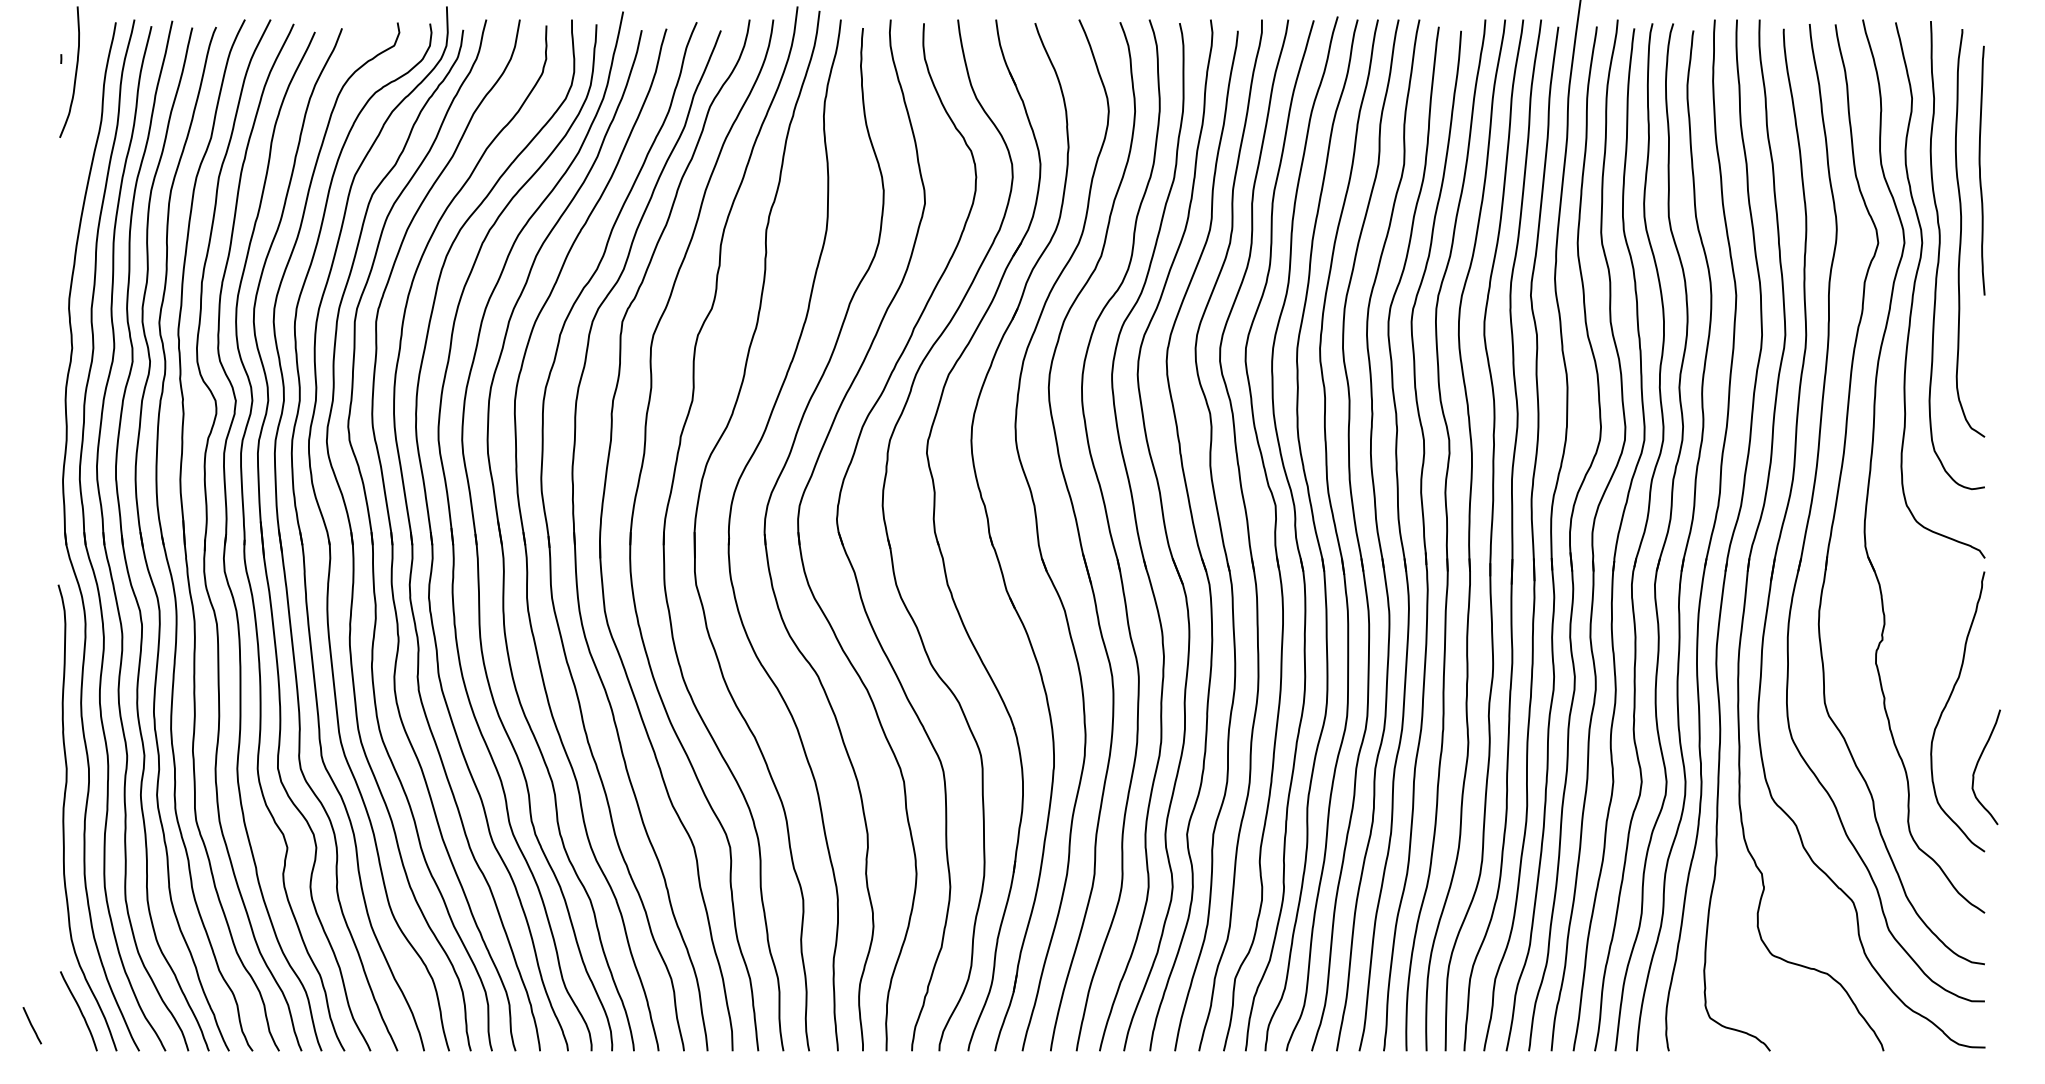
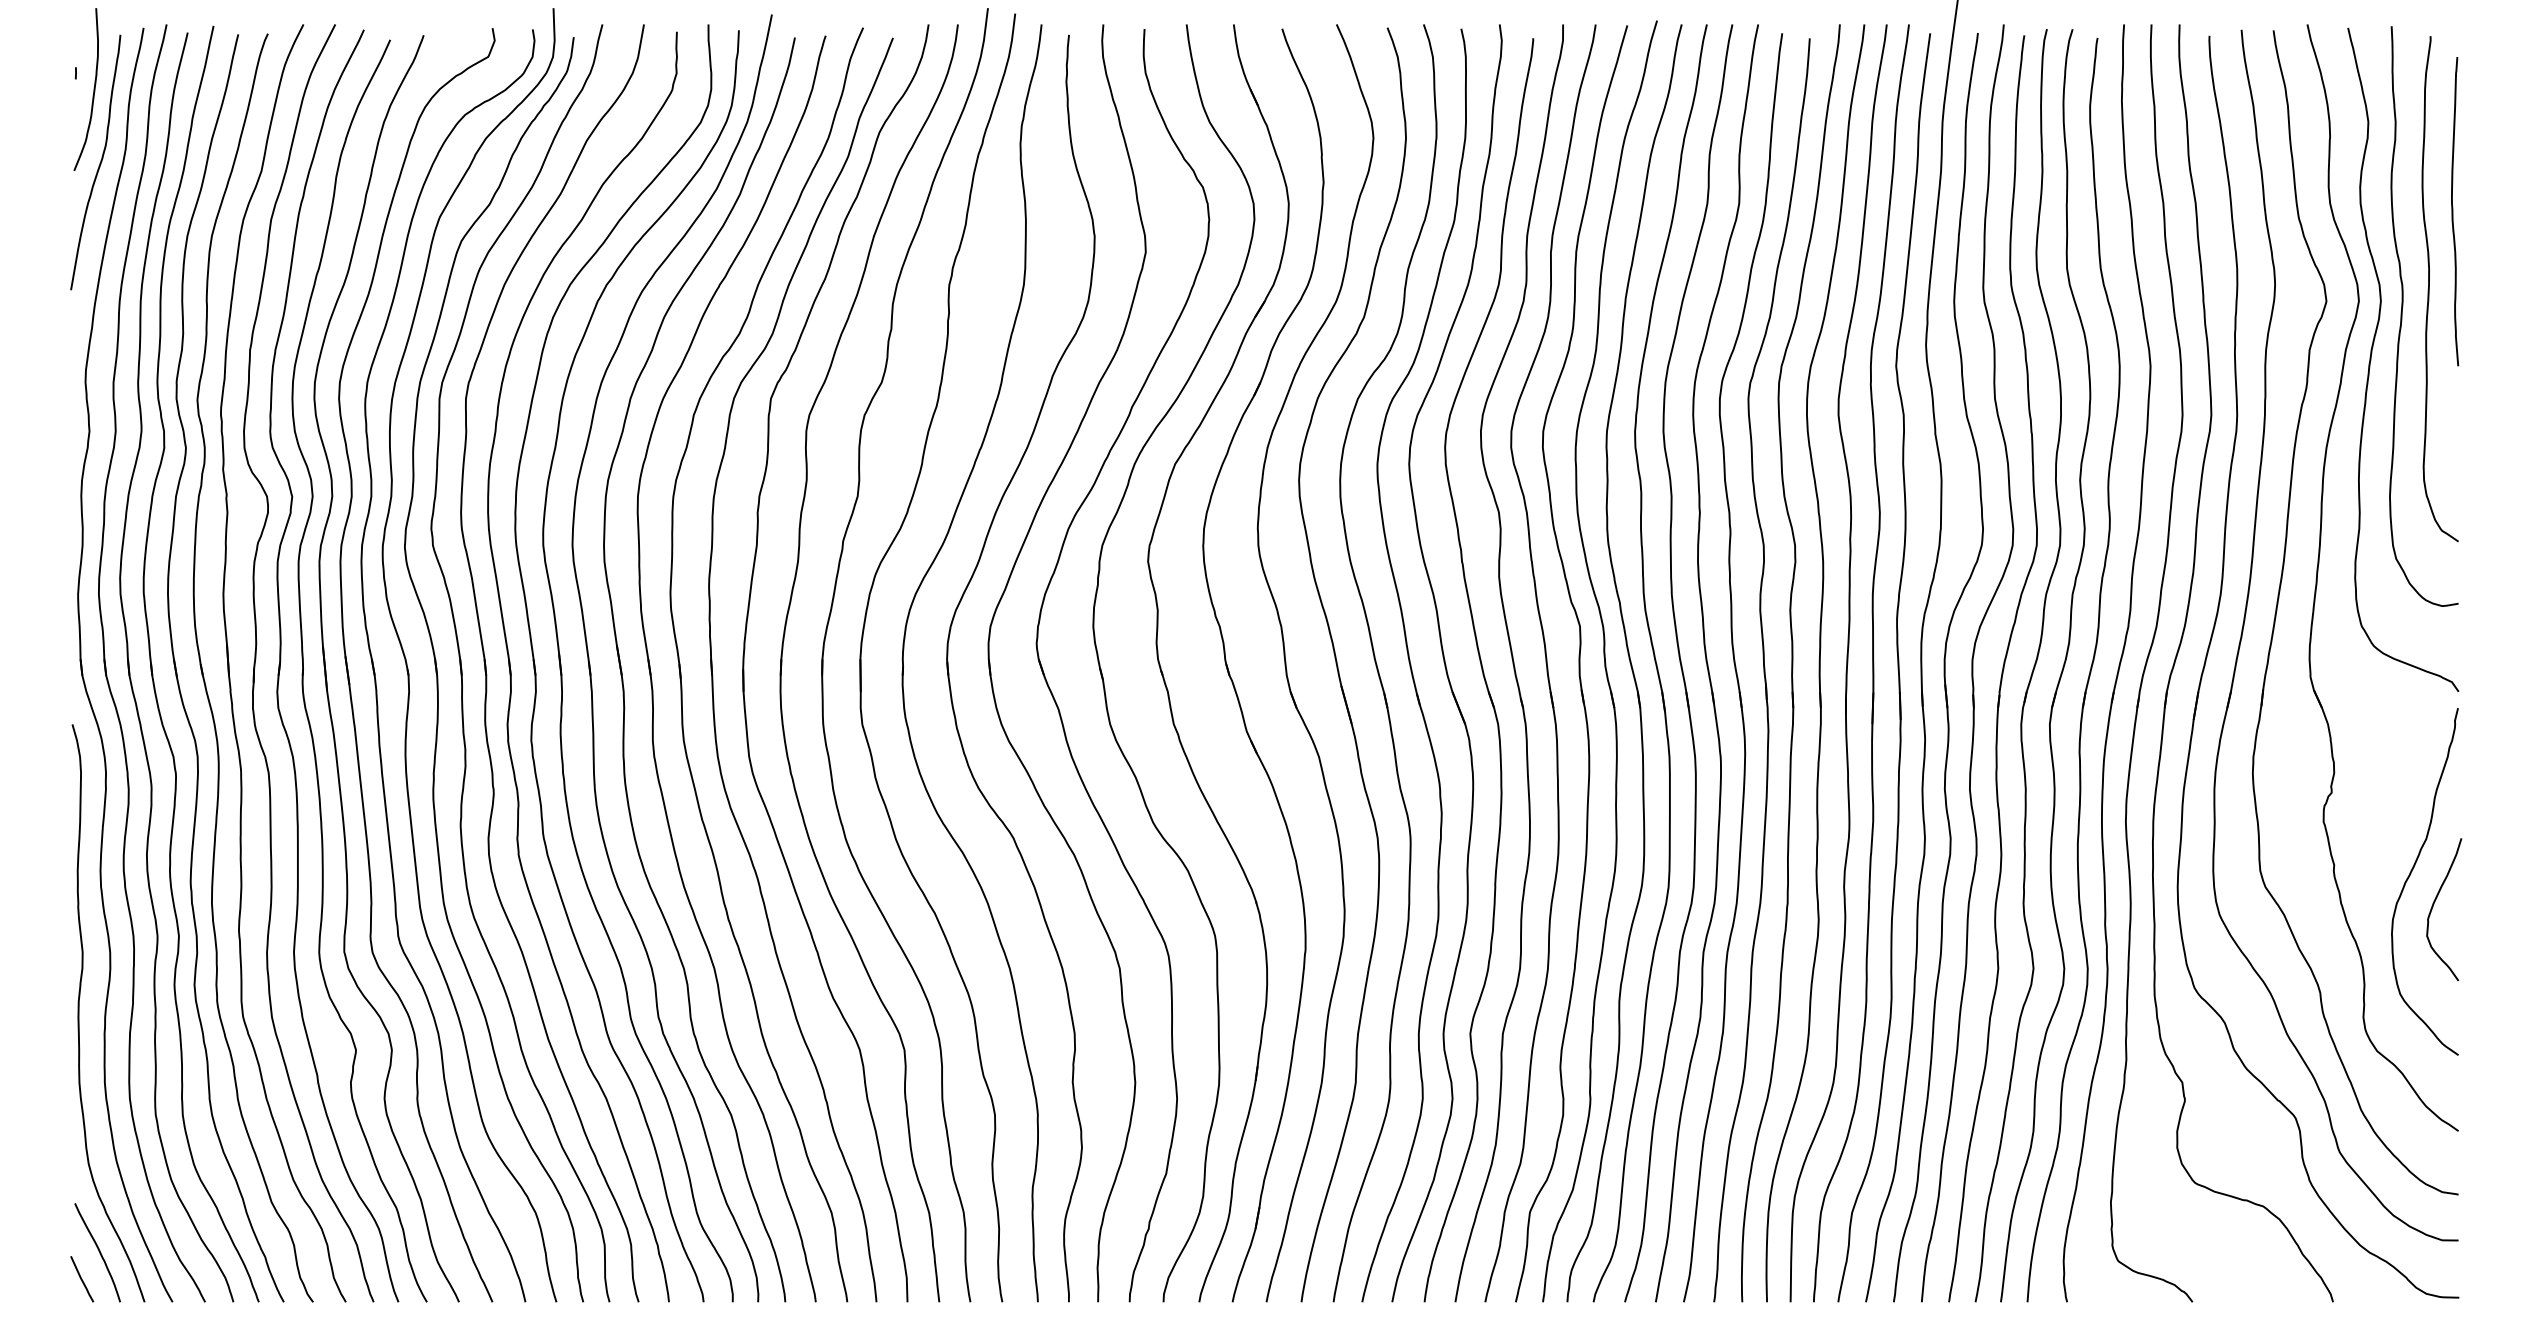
curve: (79, 133) -> (98, 165), added
curve: (1978, 763) -> (2434, 904), moved
line: (32, 1025) -> (82, 1279), moved

